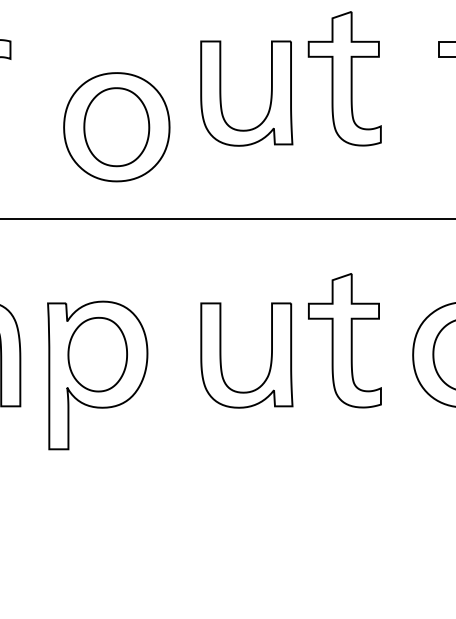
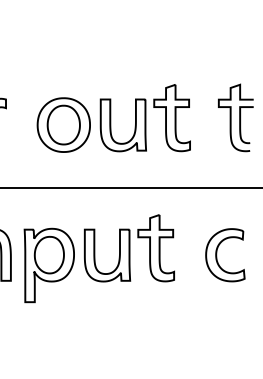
part: (116, 125) -> (63, 124), moved
part: (291, 341) -> (129, 248), moved

